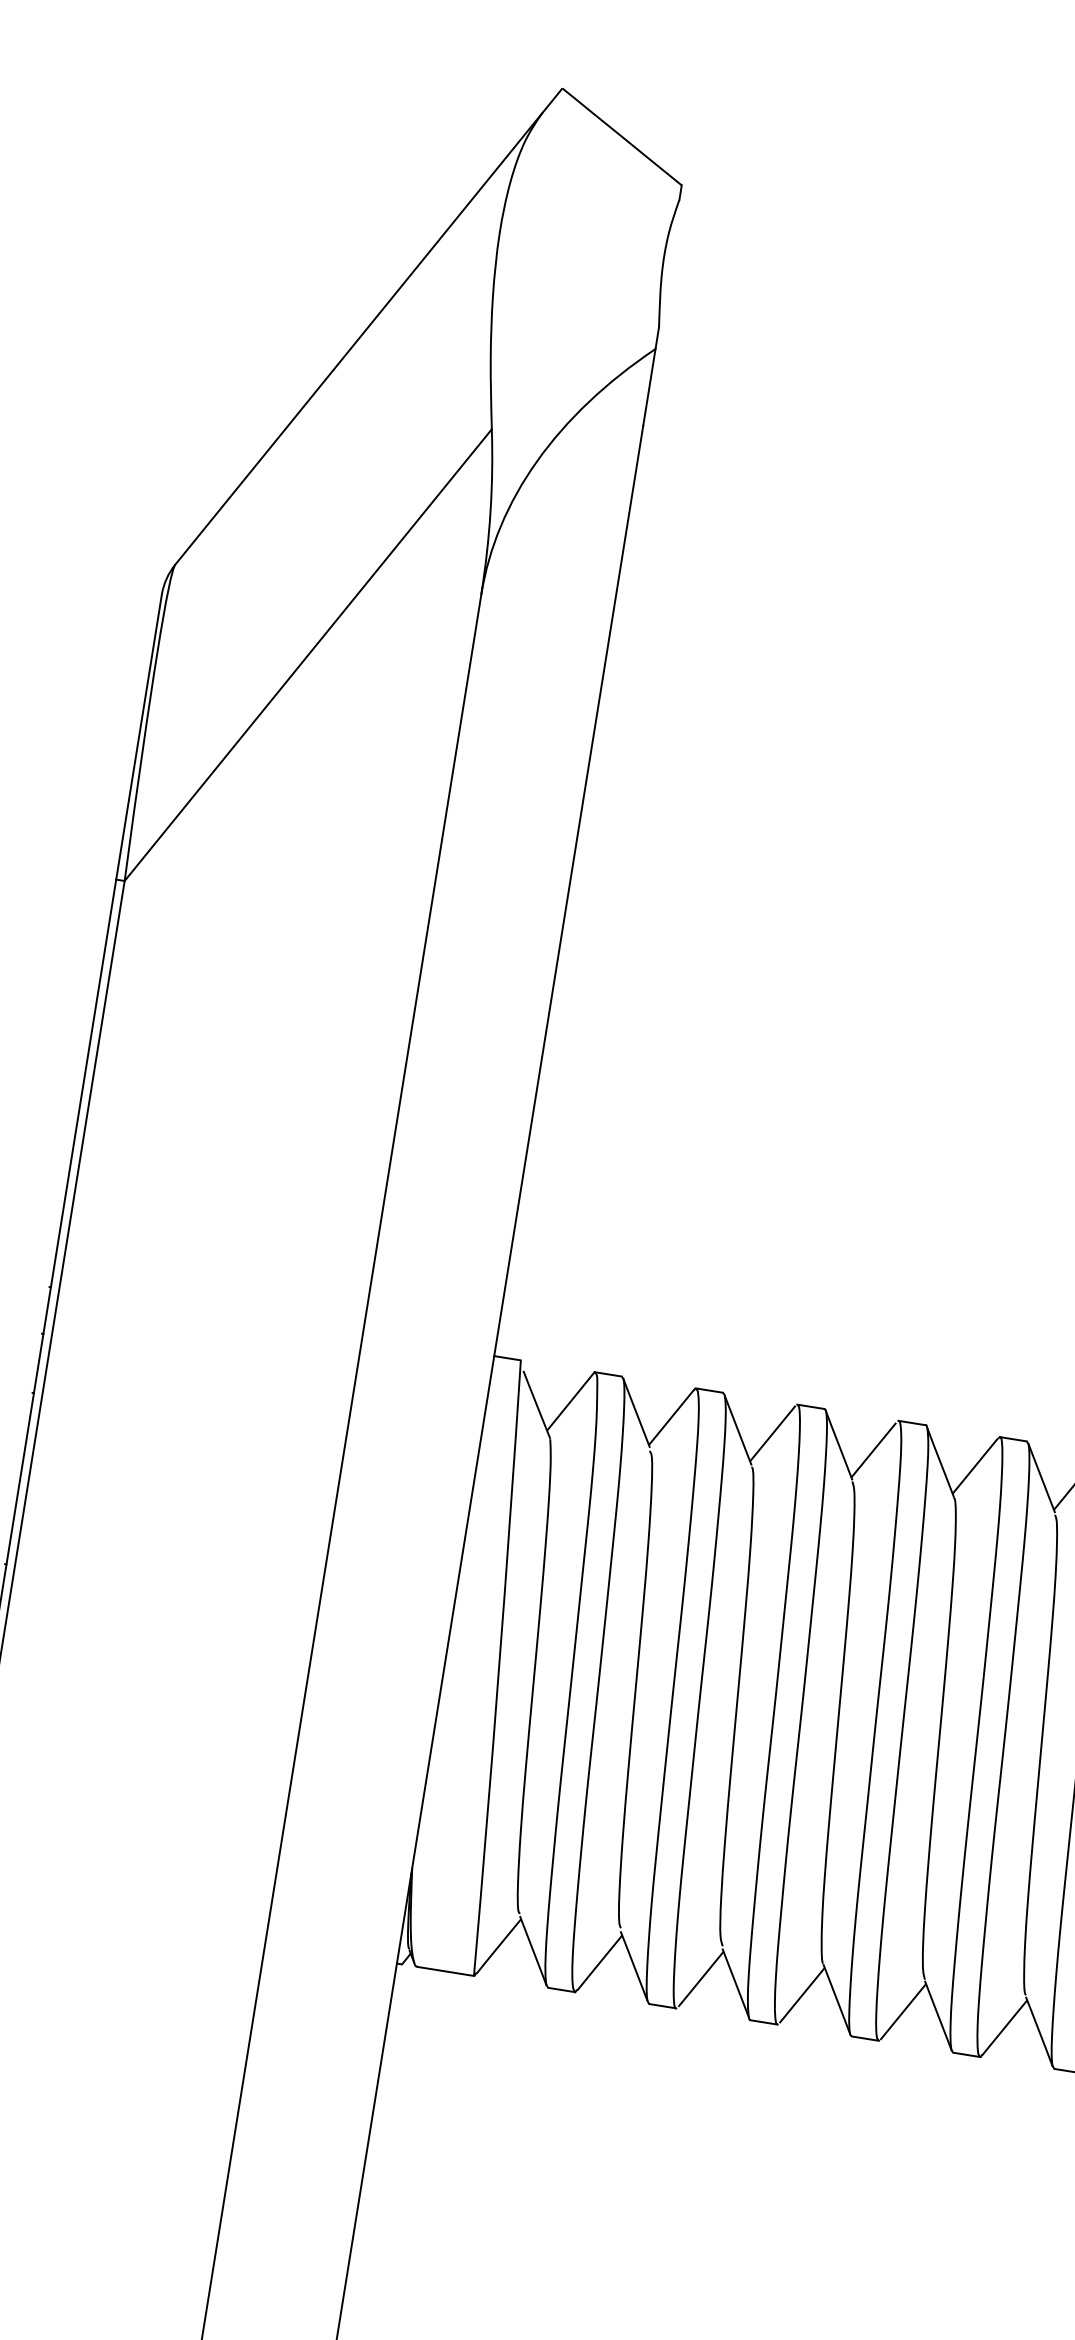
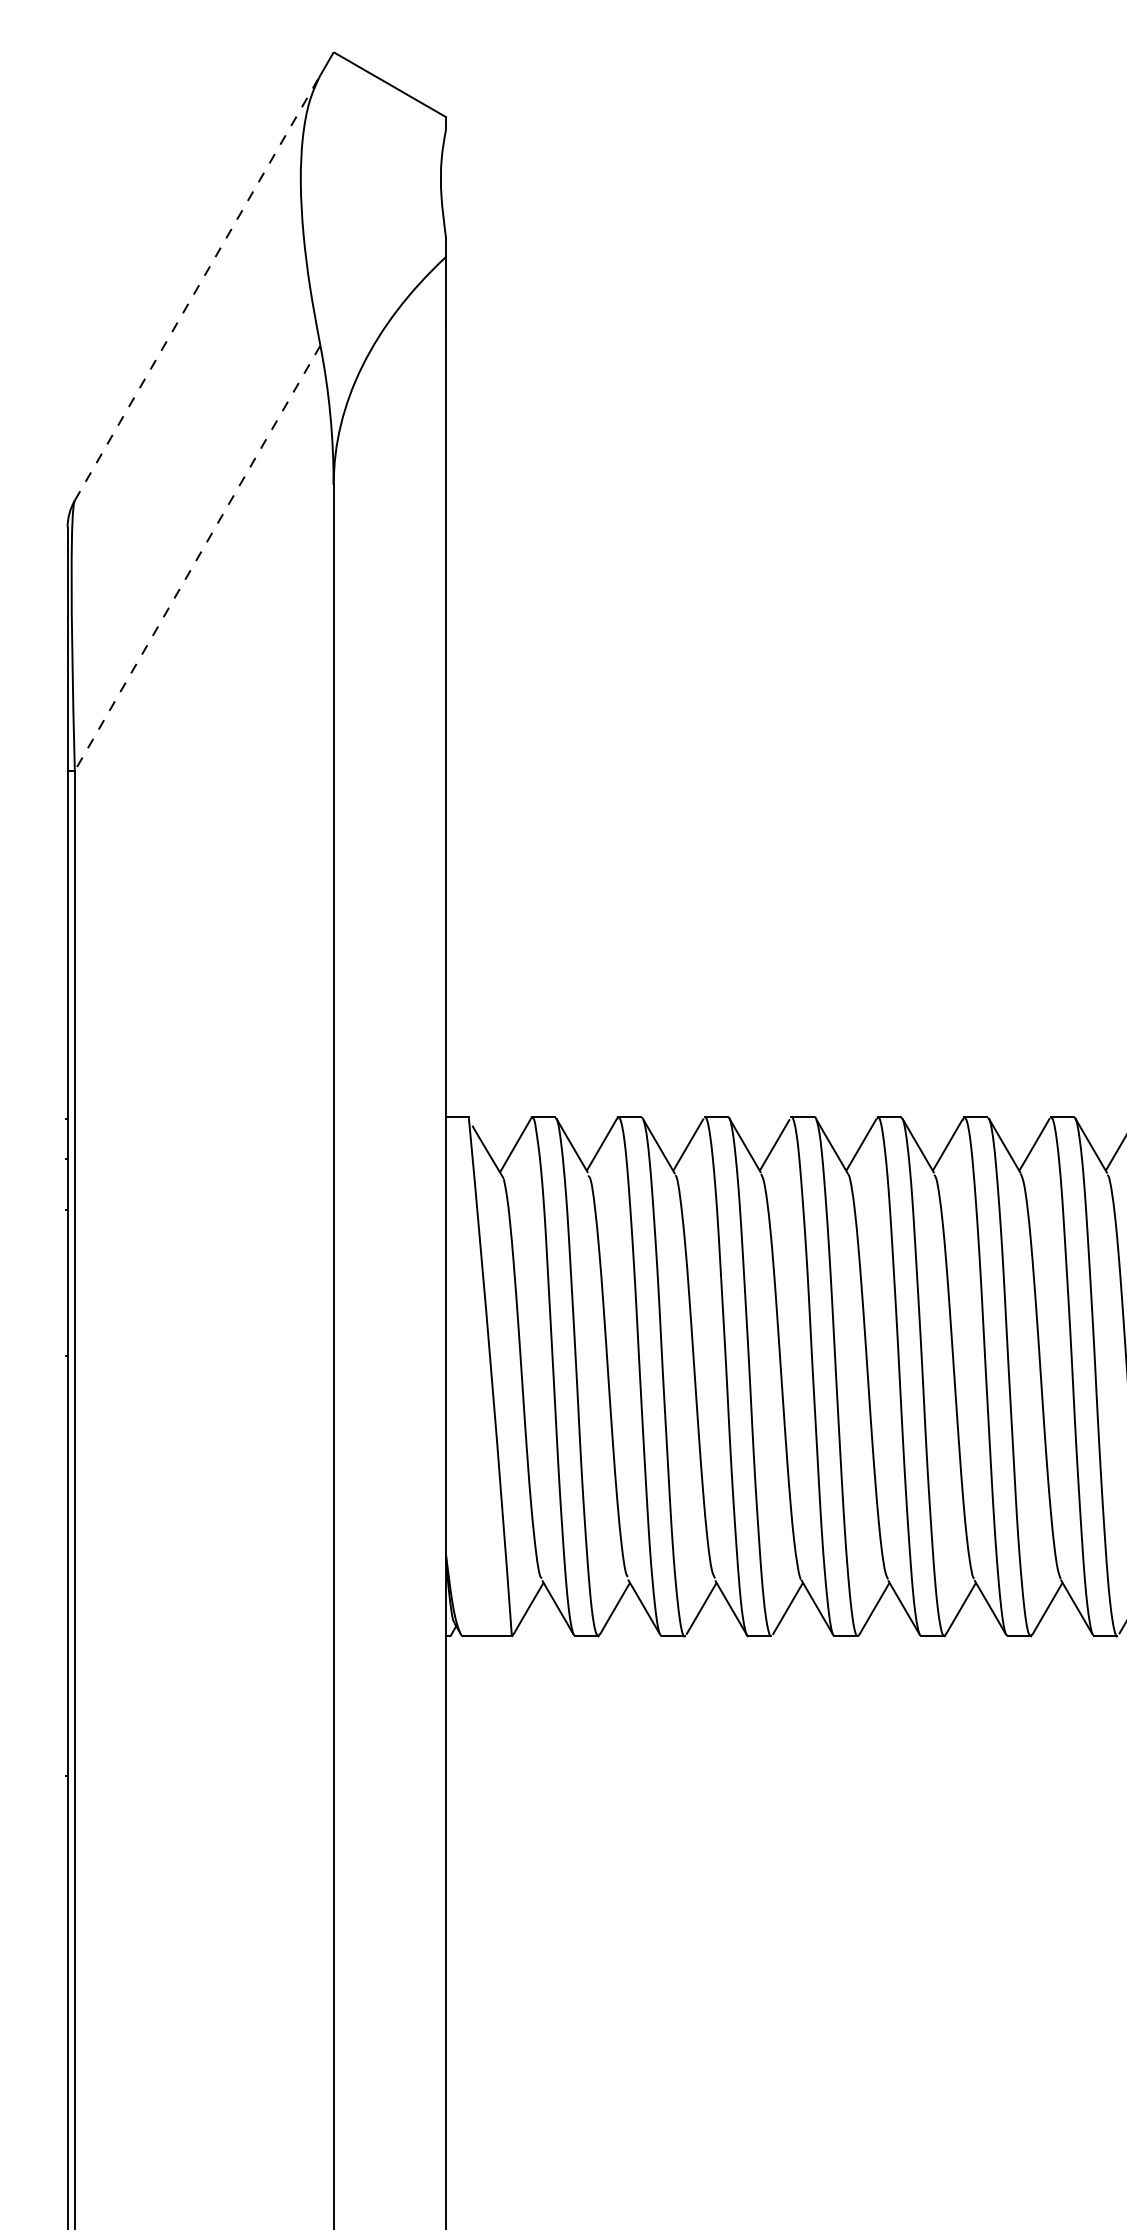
line: (358, 338) -> (197, 287), solid -> dashed
line: (308, 655) -> (197, 558), solid -> dashed

